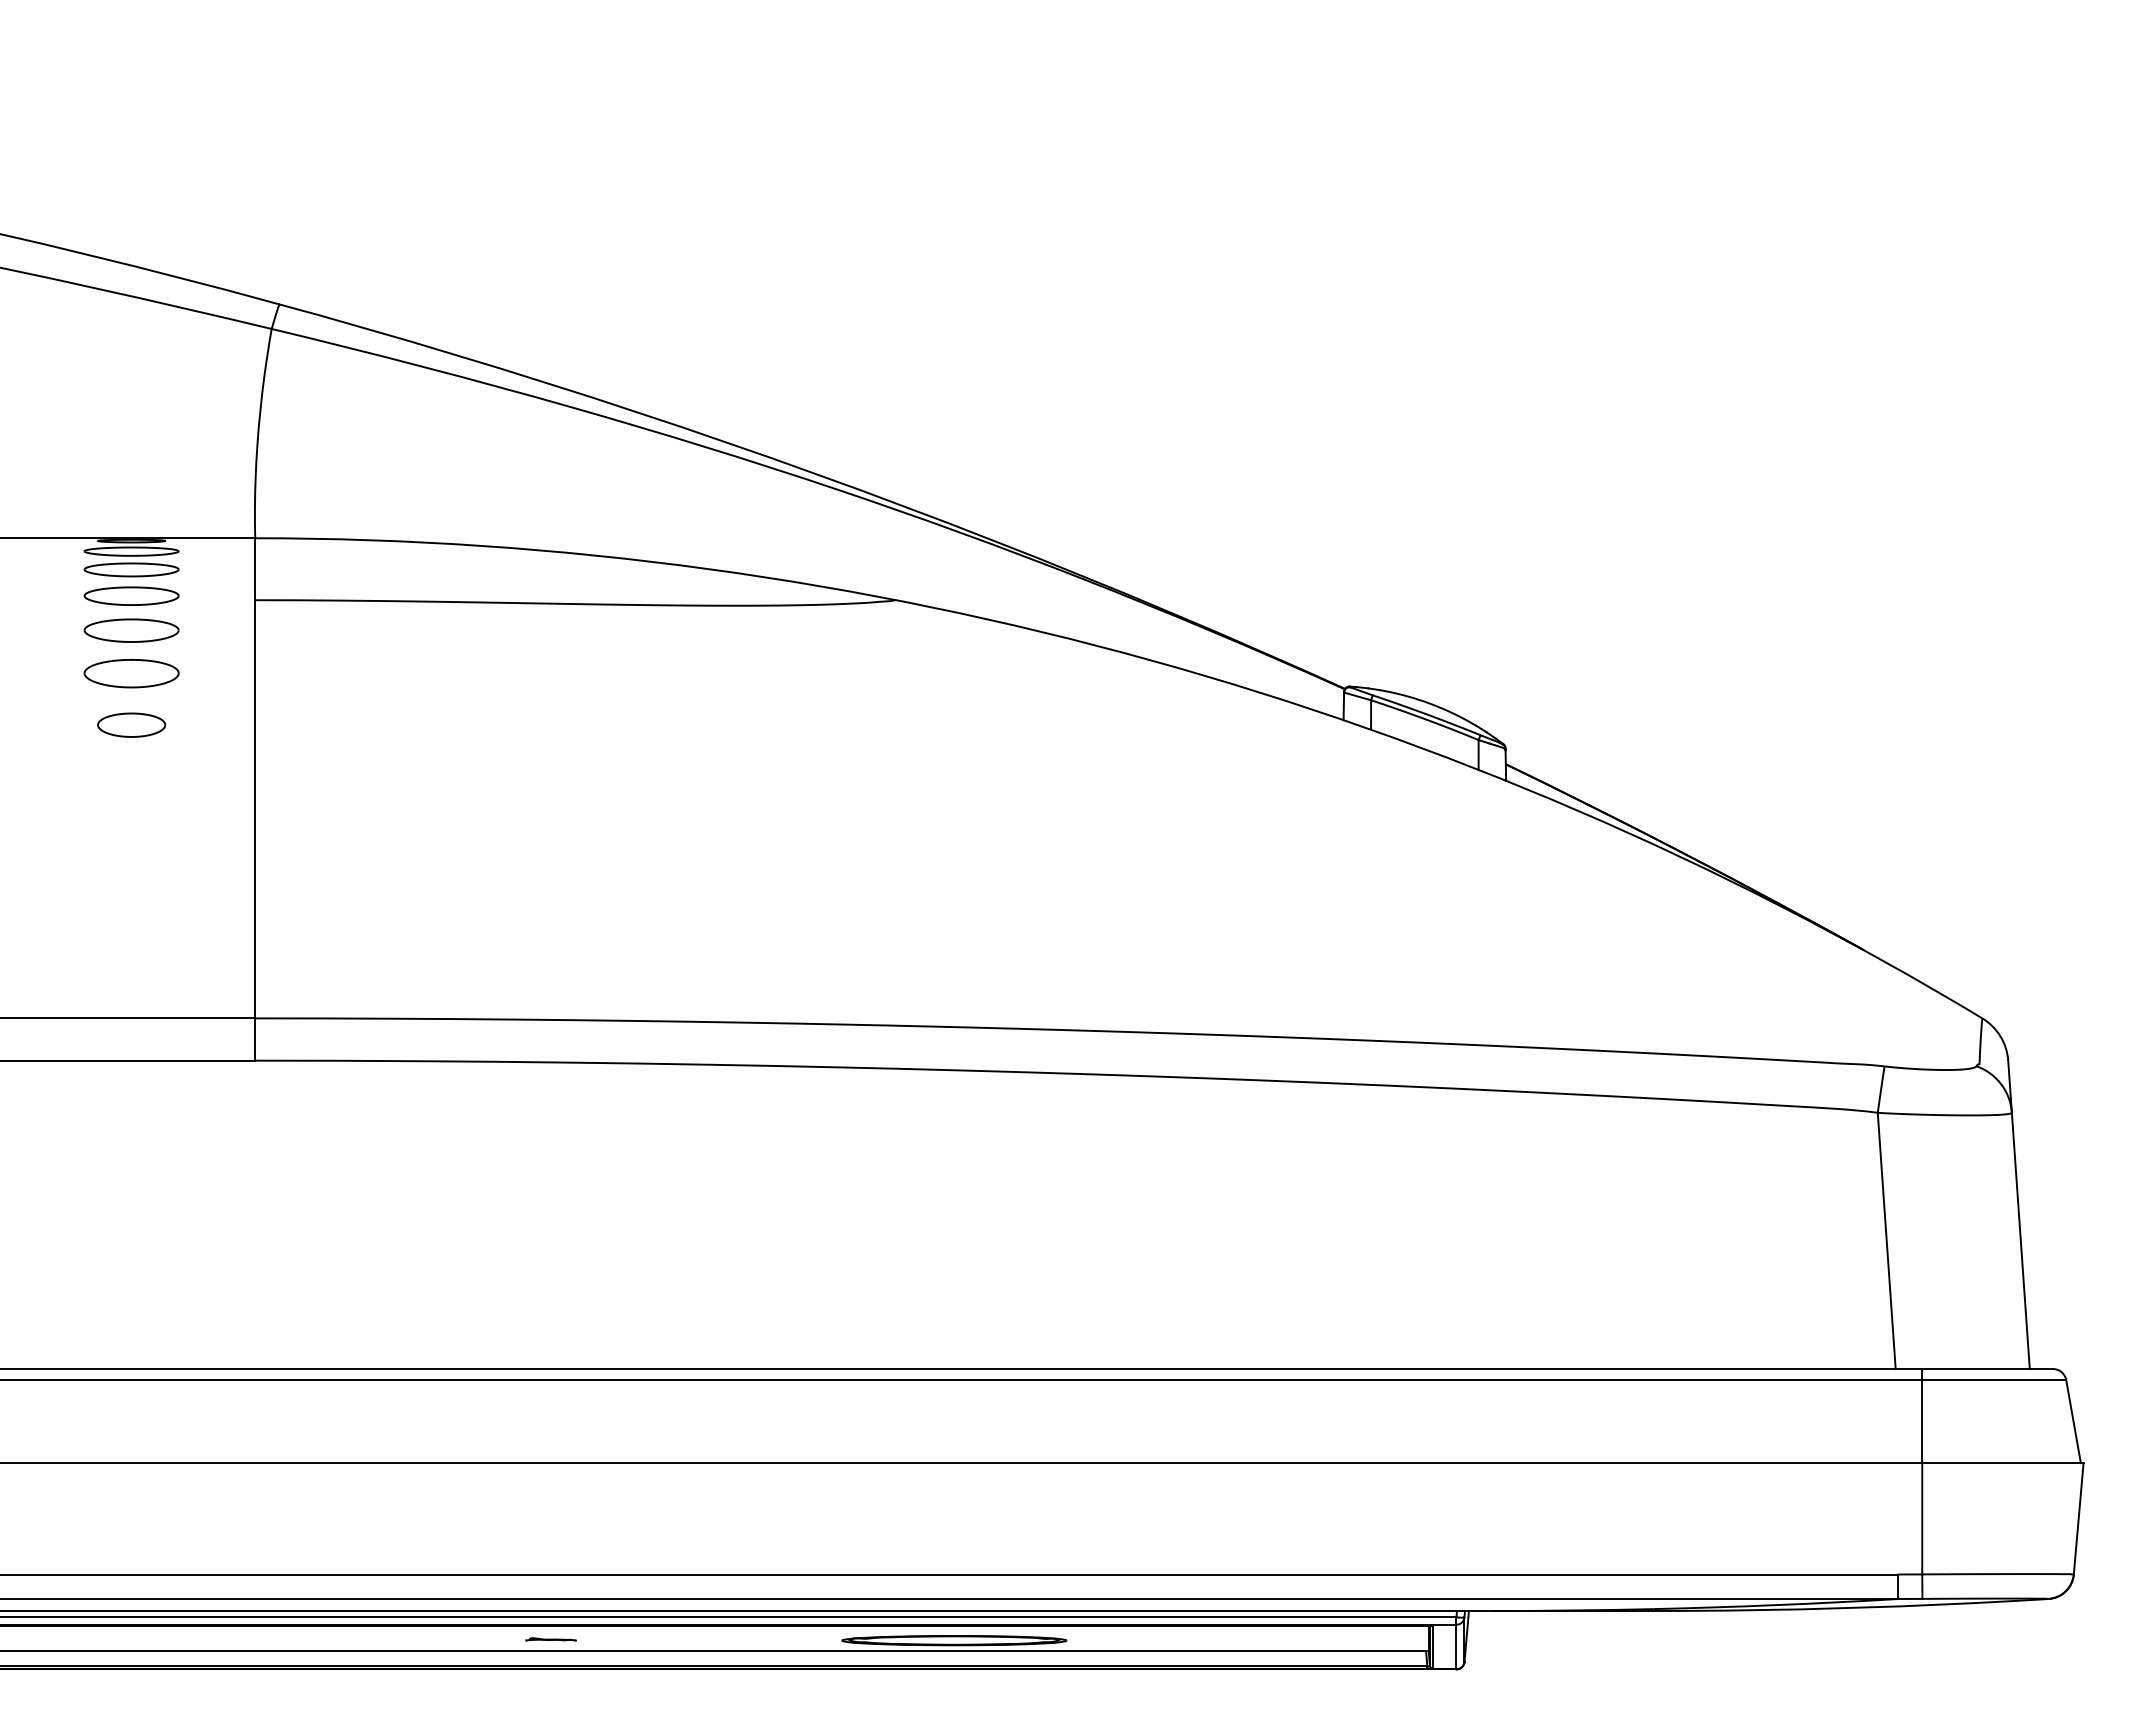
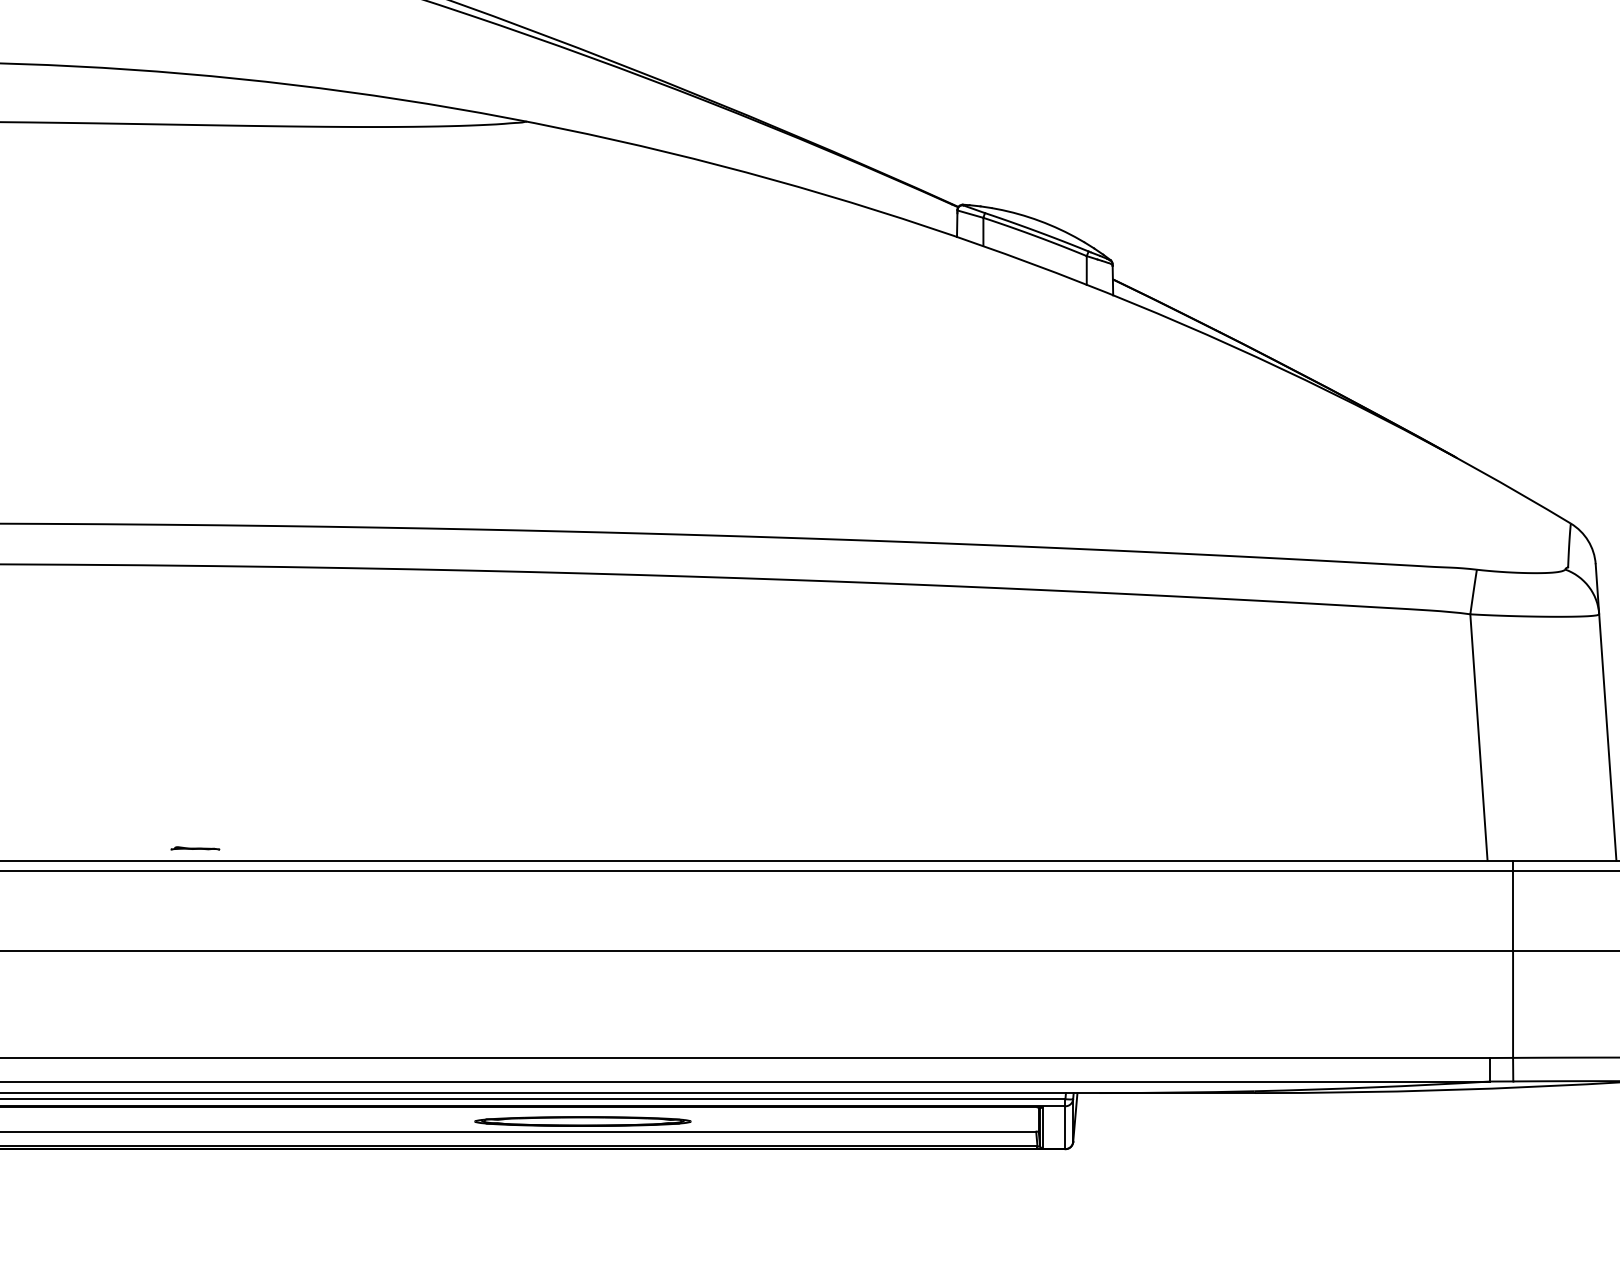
line: (550, 1639) -> (194, 848), moved

